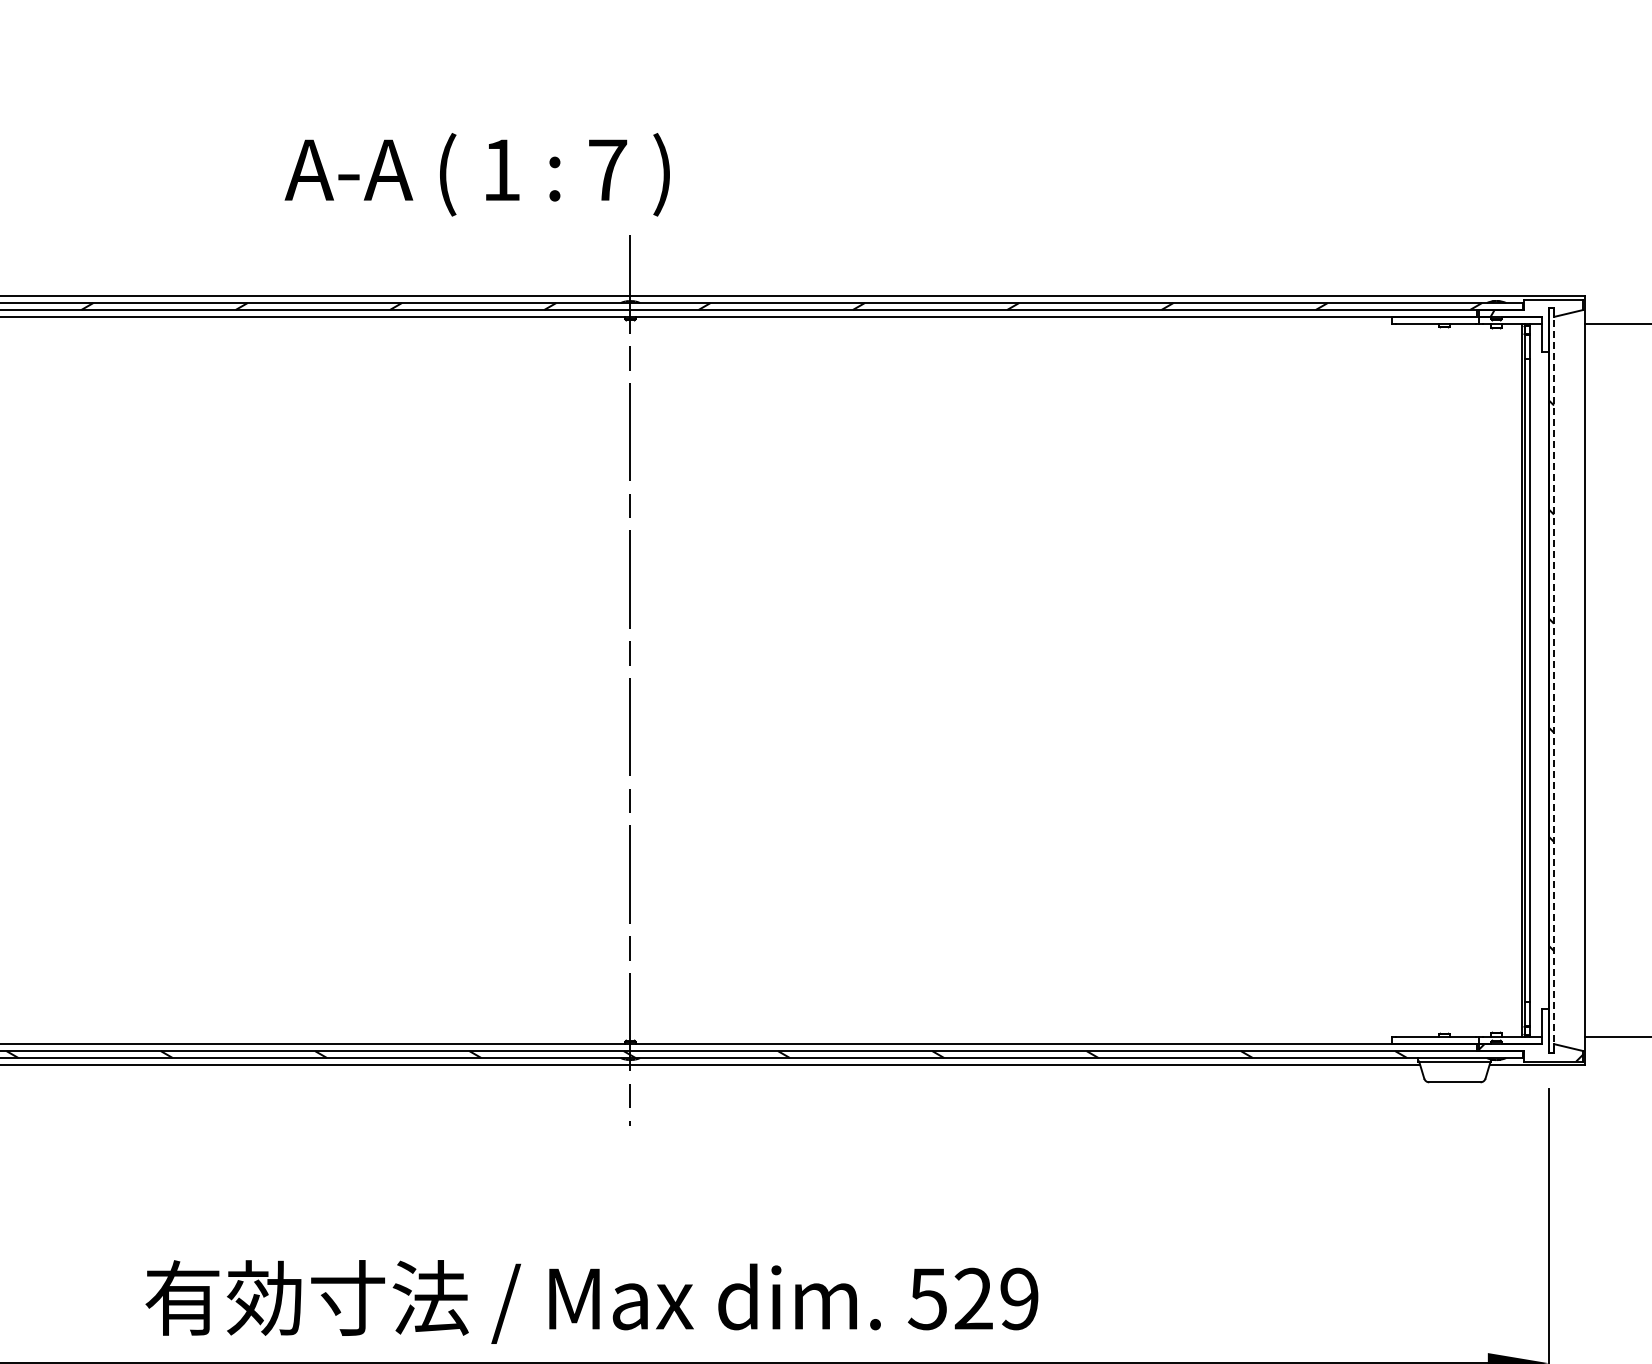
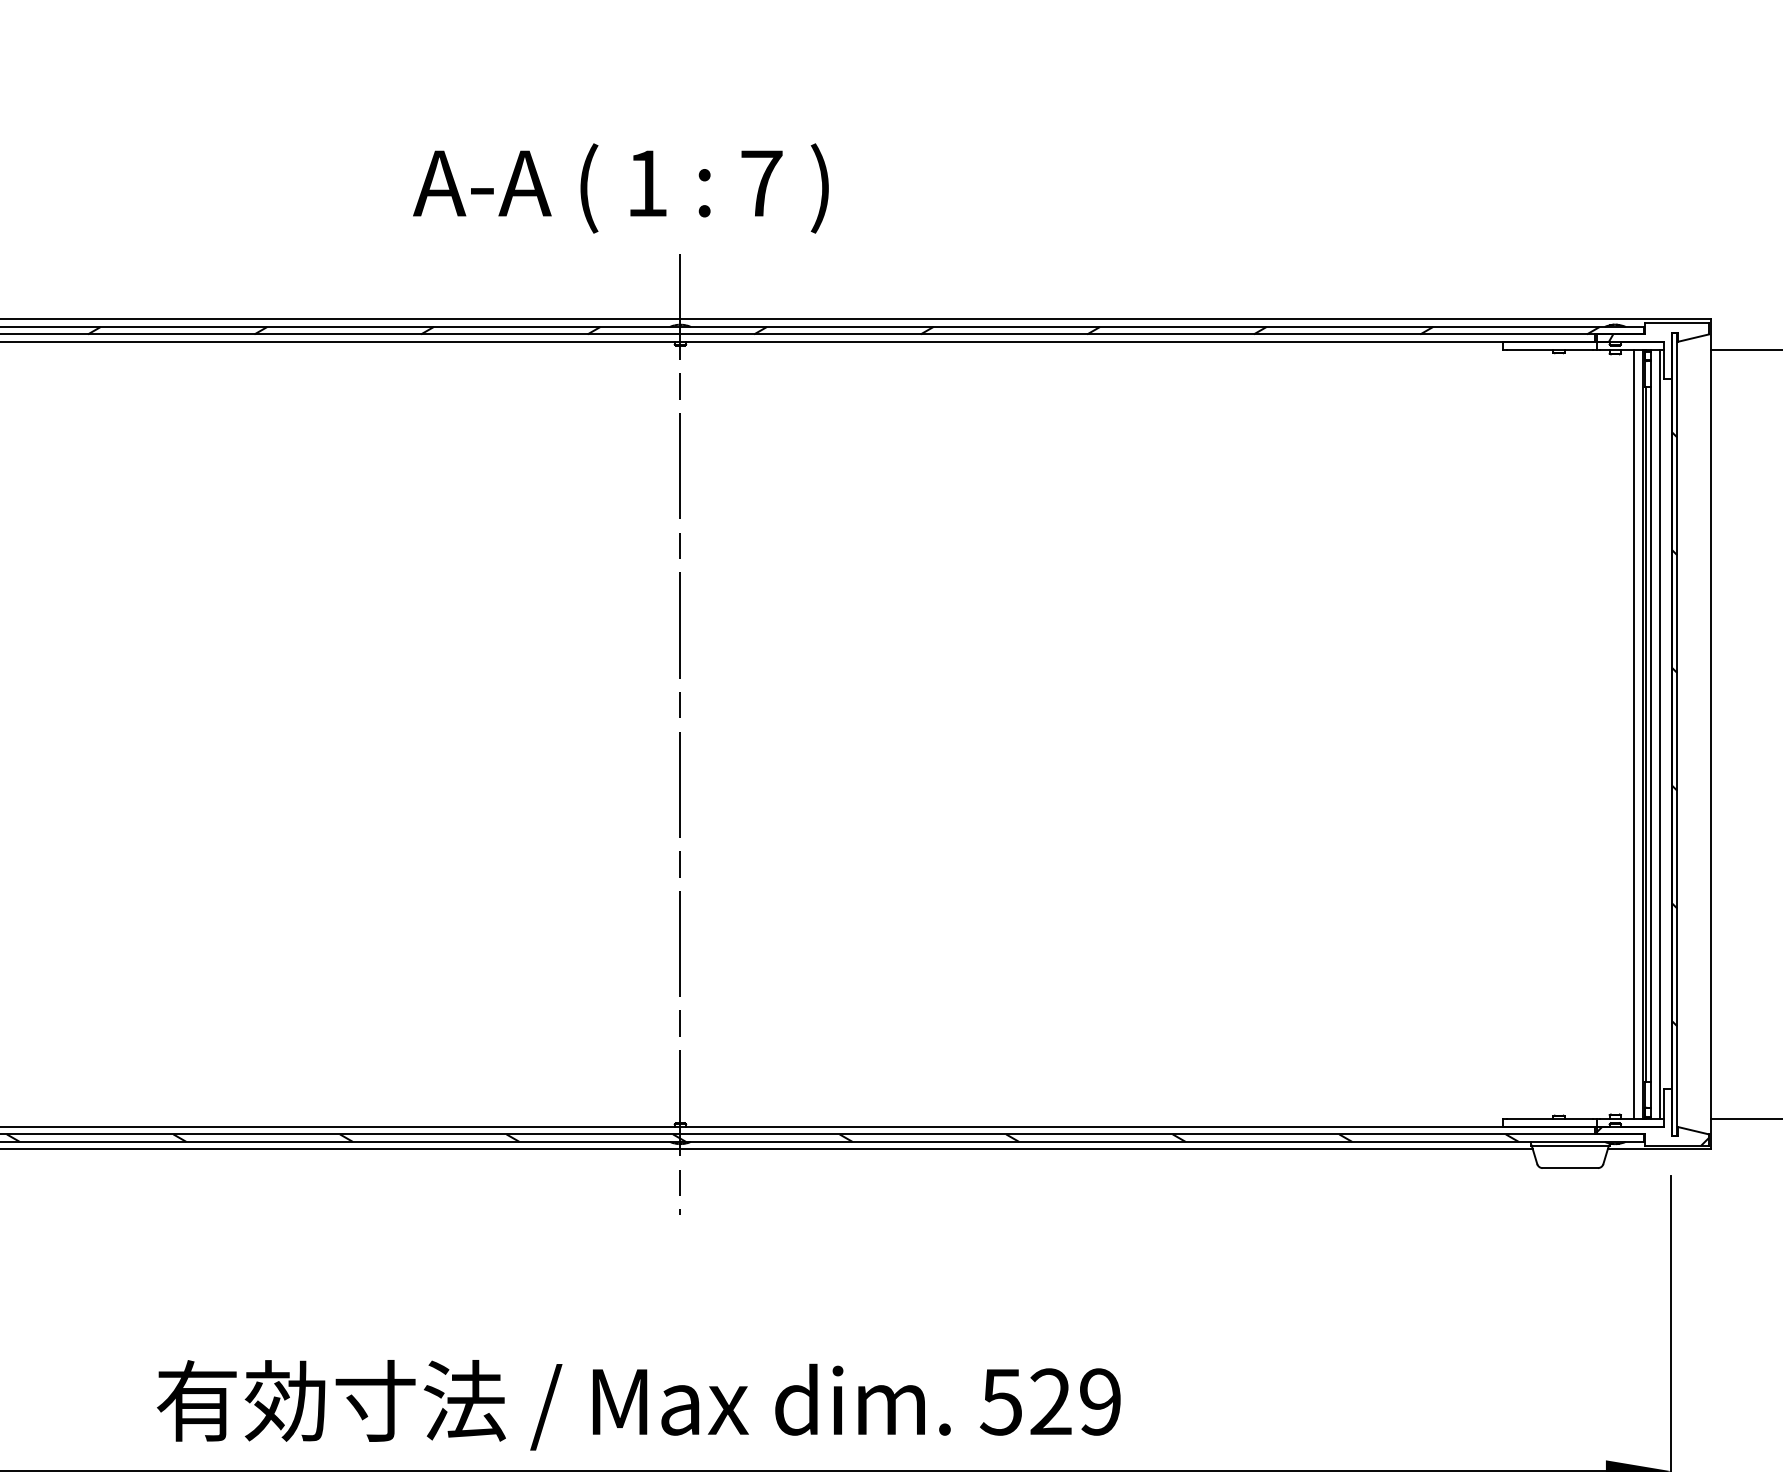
text: (476, 174) -> (620, 188), moved
line: (1513, 680) -> (1633, 734), added
line: (1538, 680) -> (1660, 734), added
line: (1554, 680) -> (1677, 734), dashed -> solid

